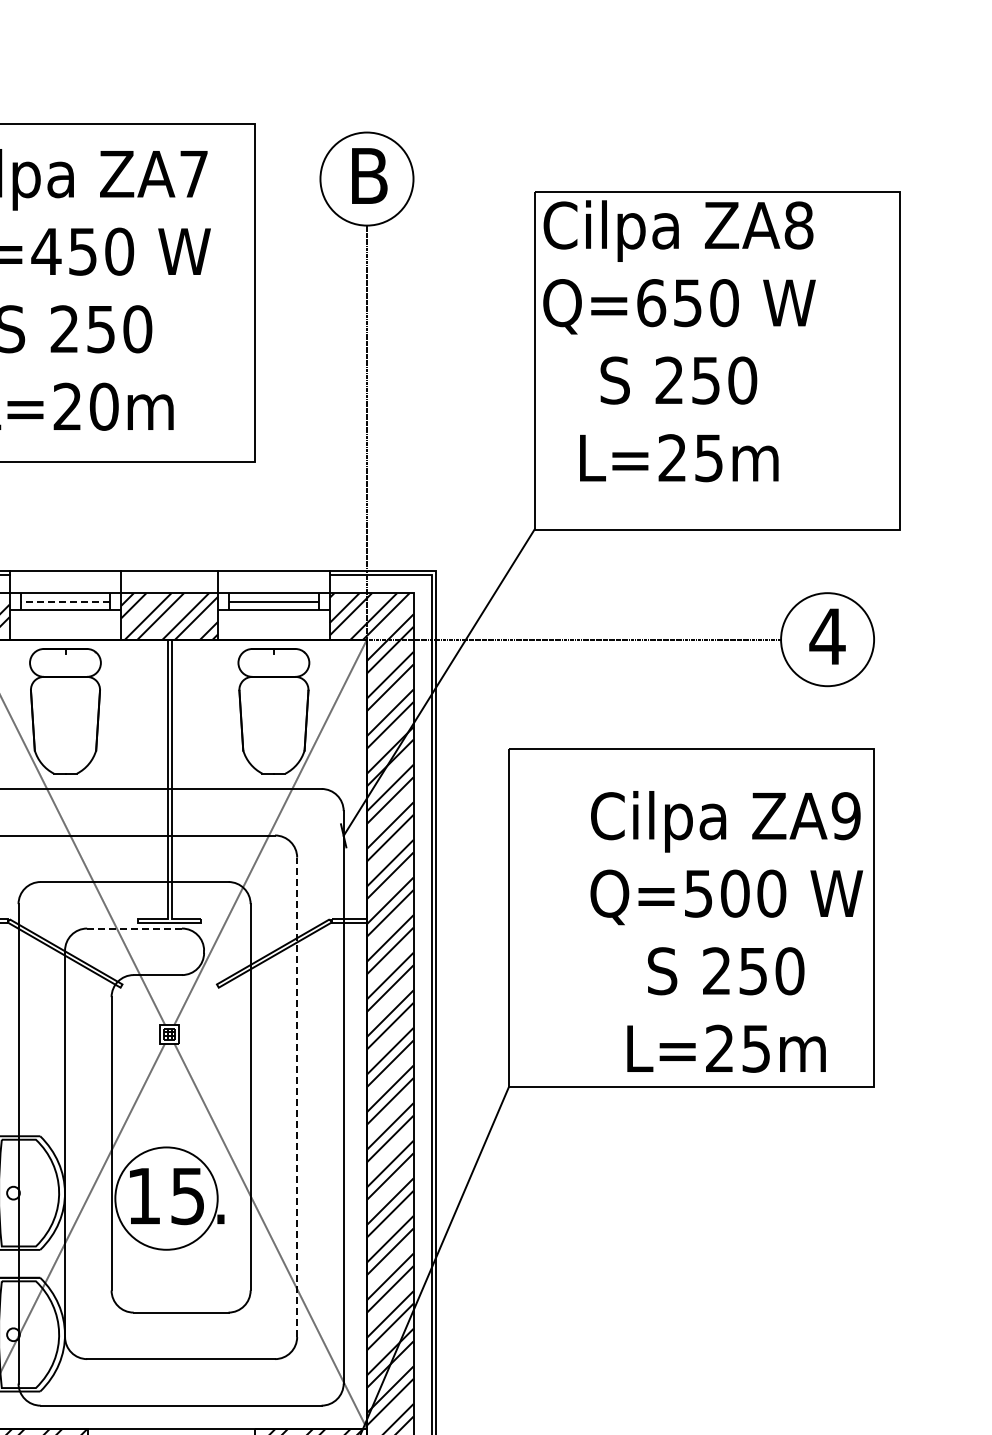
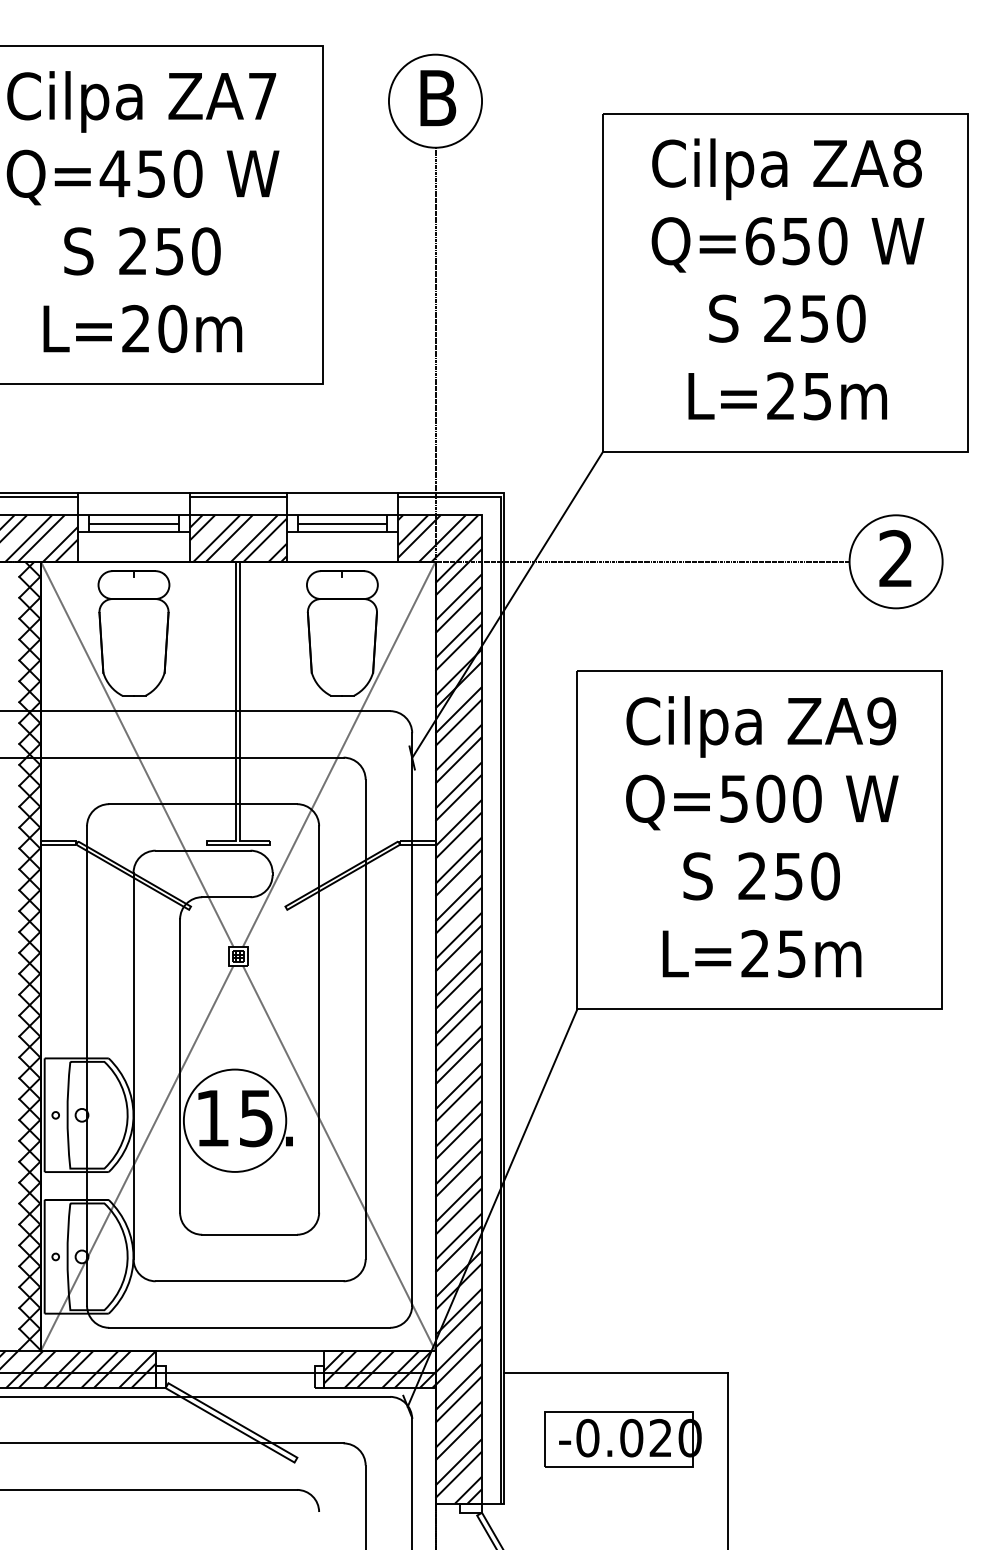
text: (678, 341) -> (787, 279), moved
line: (168, 574) -> (237, 496), added
line: (65, 601) -> (134, 523), dashed -> solid
text: (826, 635) -> (895, 557), 4 -> 2
line: (133, 928) -> (202, 850), dashed -> solid
text: (726, 931) -> (762, 836), moved
line: (296, 1097) -> (365, 1019), dashed -> solid

